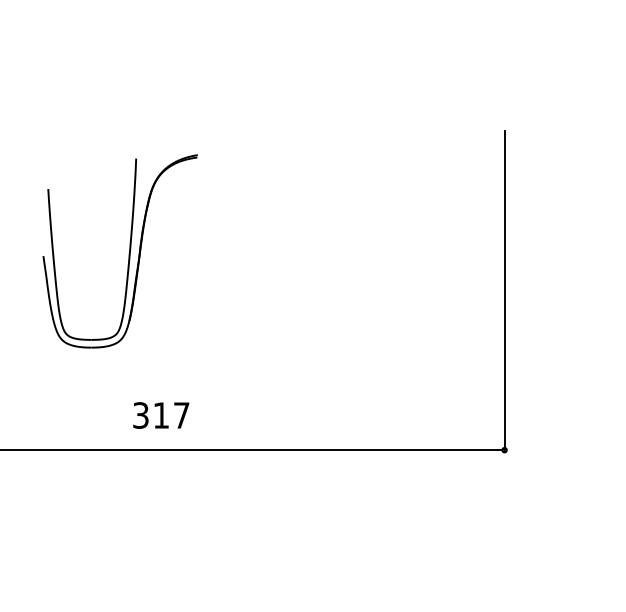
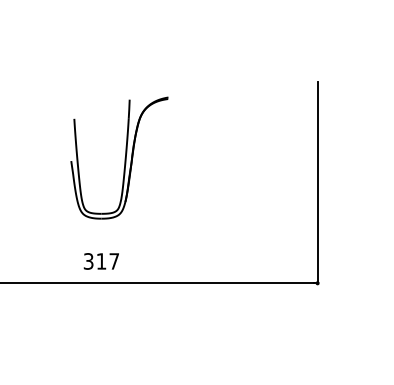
part: (120, 250) -> (119, 157), moved

